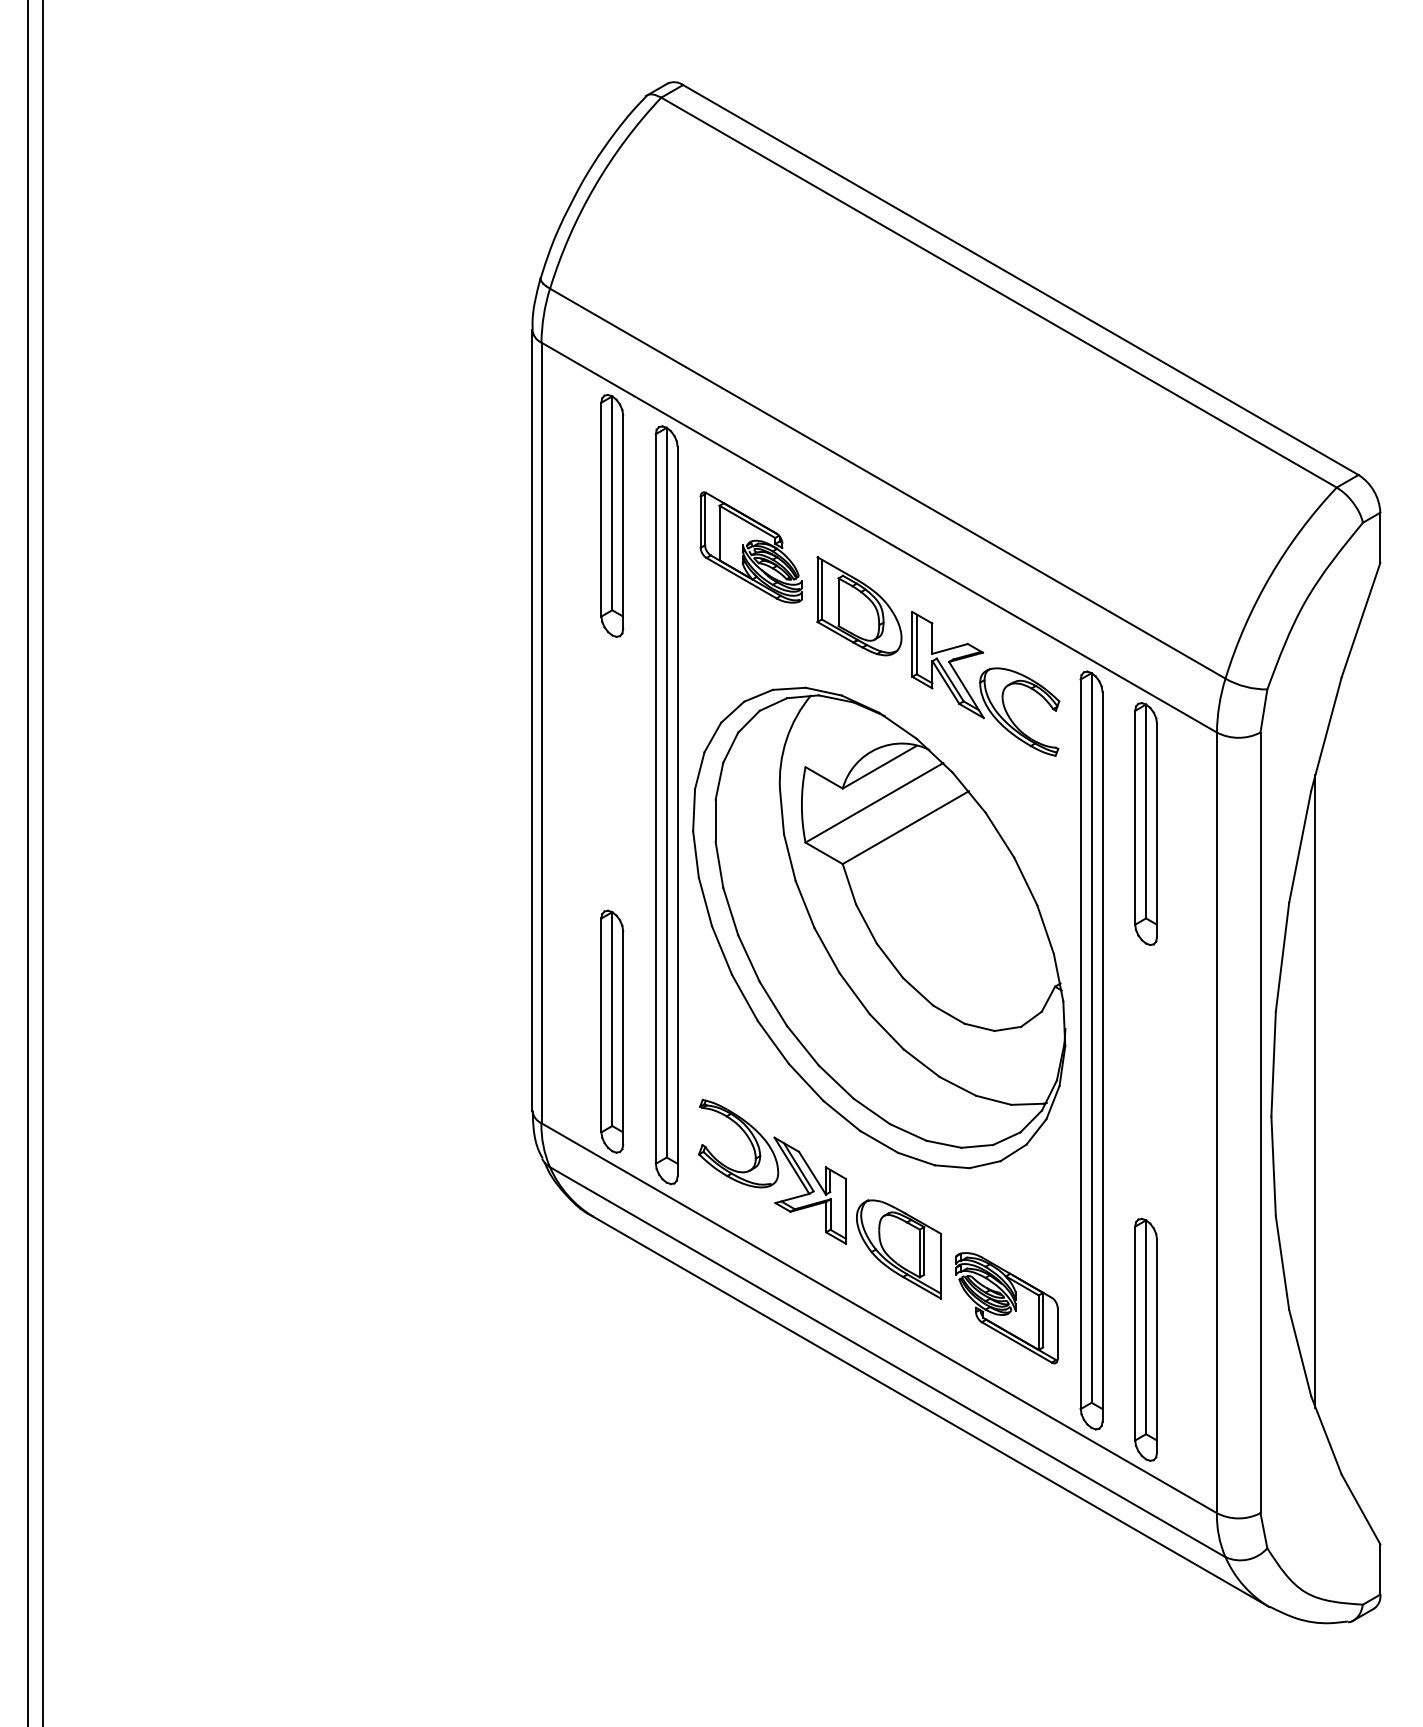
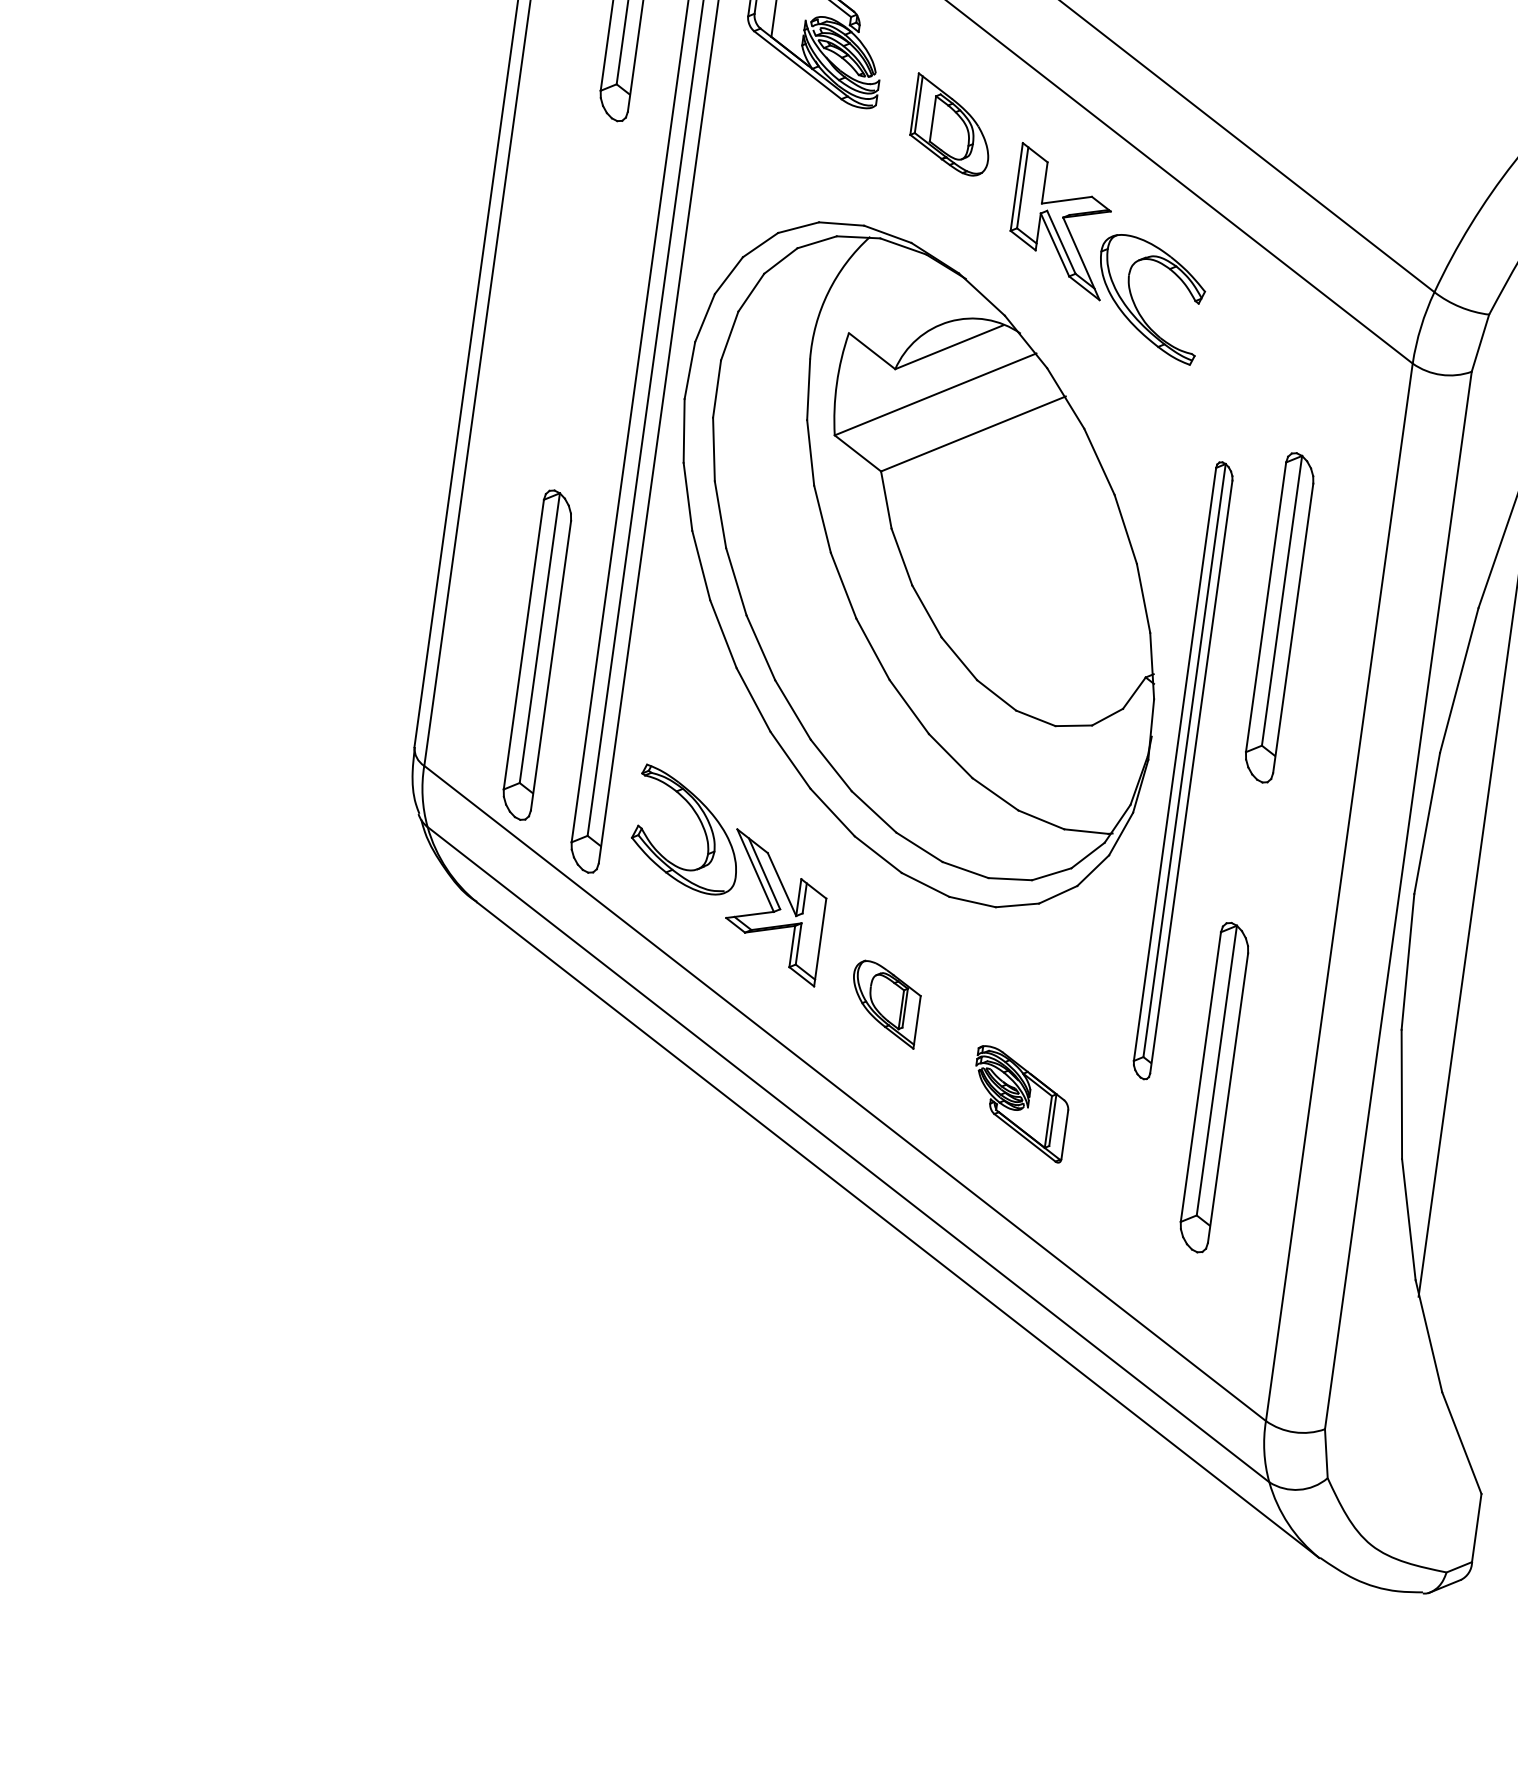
part: (859, 606) -> (952, 125), size x0.7
part: (1145, 823) -> (1278, 616), moved
part: (1091, 1050) -> (1183, 770), size x0.6
part: (898, 1249) -> (884, 1004), size x0.6
part: (1006, 1308) -> (1019, 1104), size x0.7
part: (1145, 1339) -> (1213, 1087), moved

